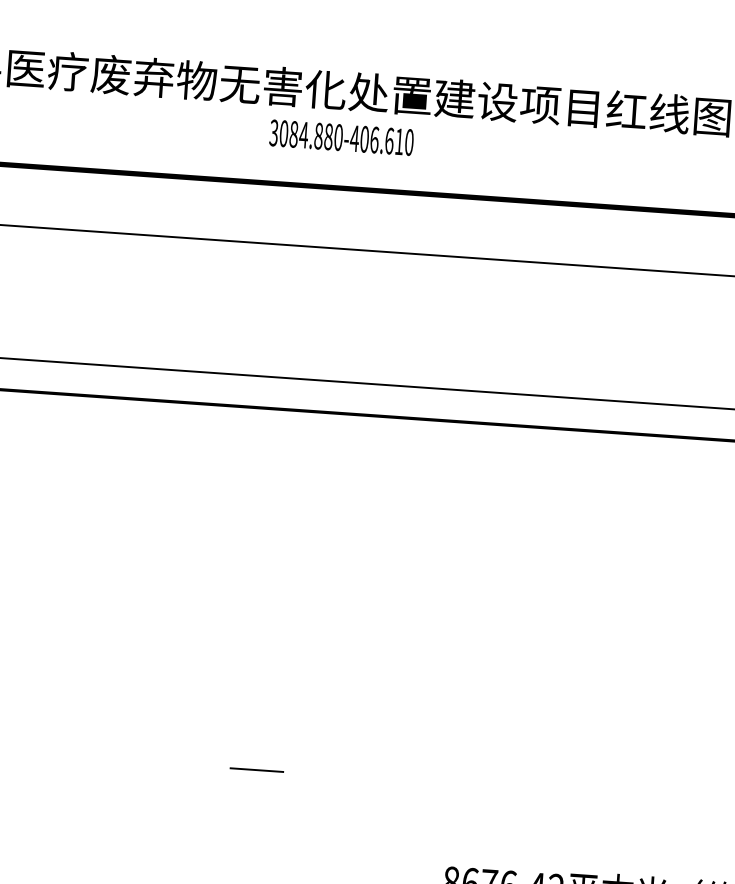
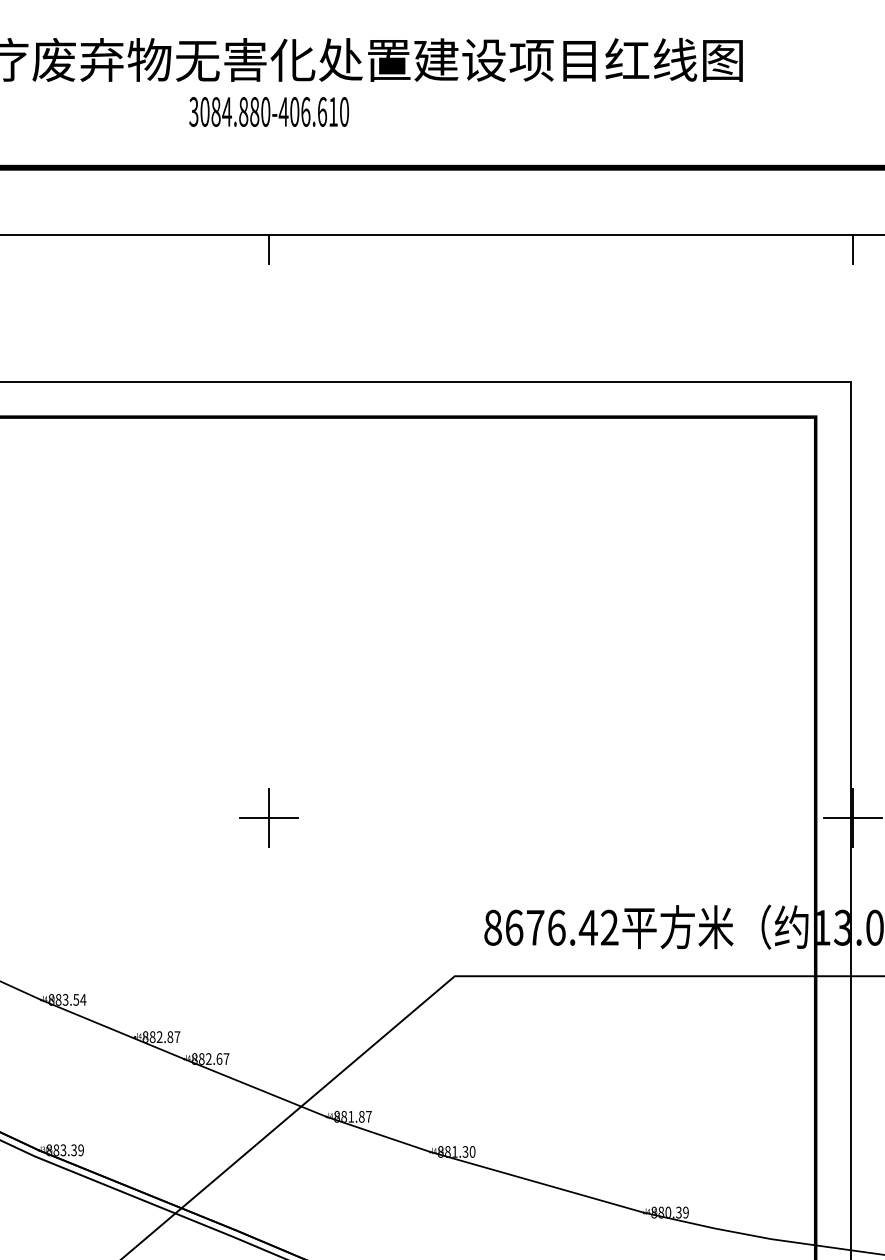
text: (341, 137) -> (268, 111), moved
line: (292, 258) -> (269, 249), added
line: (257, 770) -> (269, 818), added

